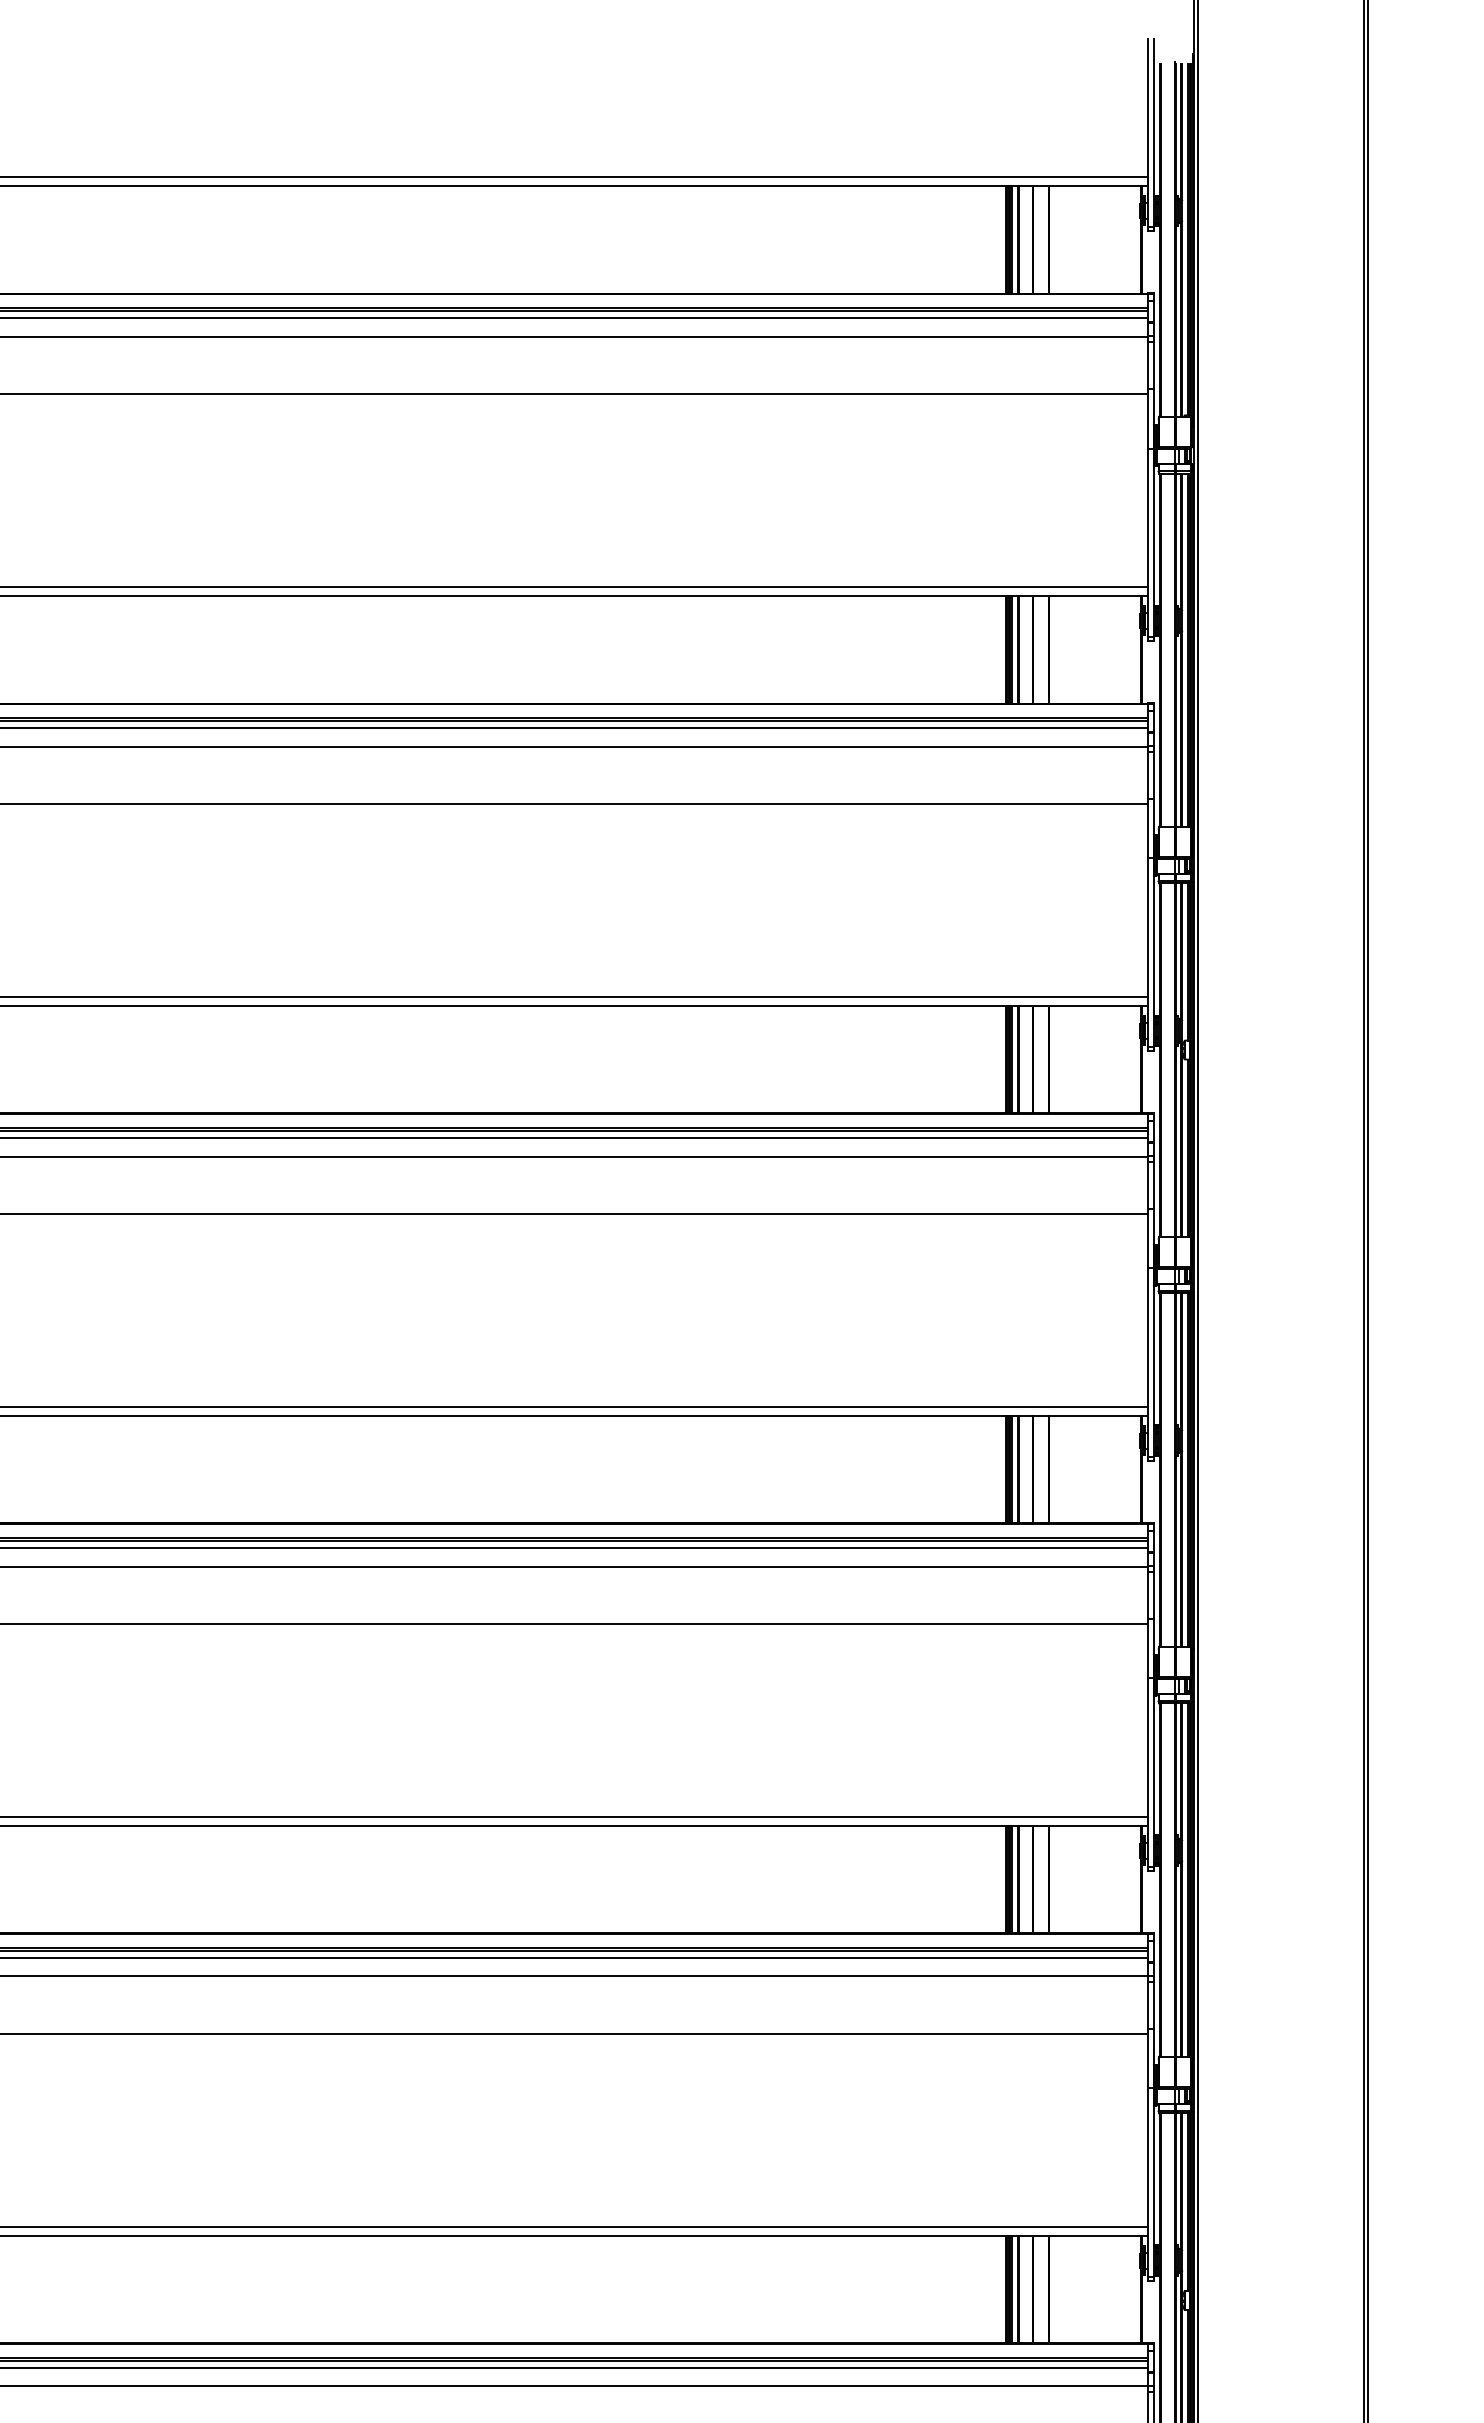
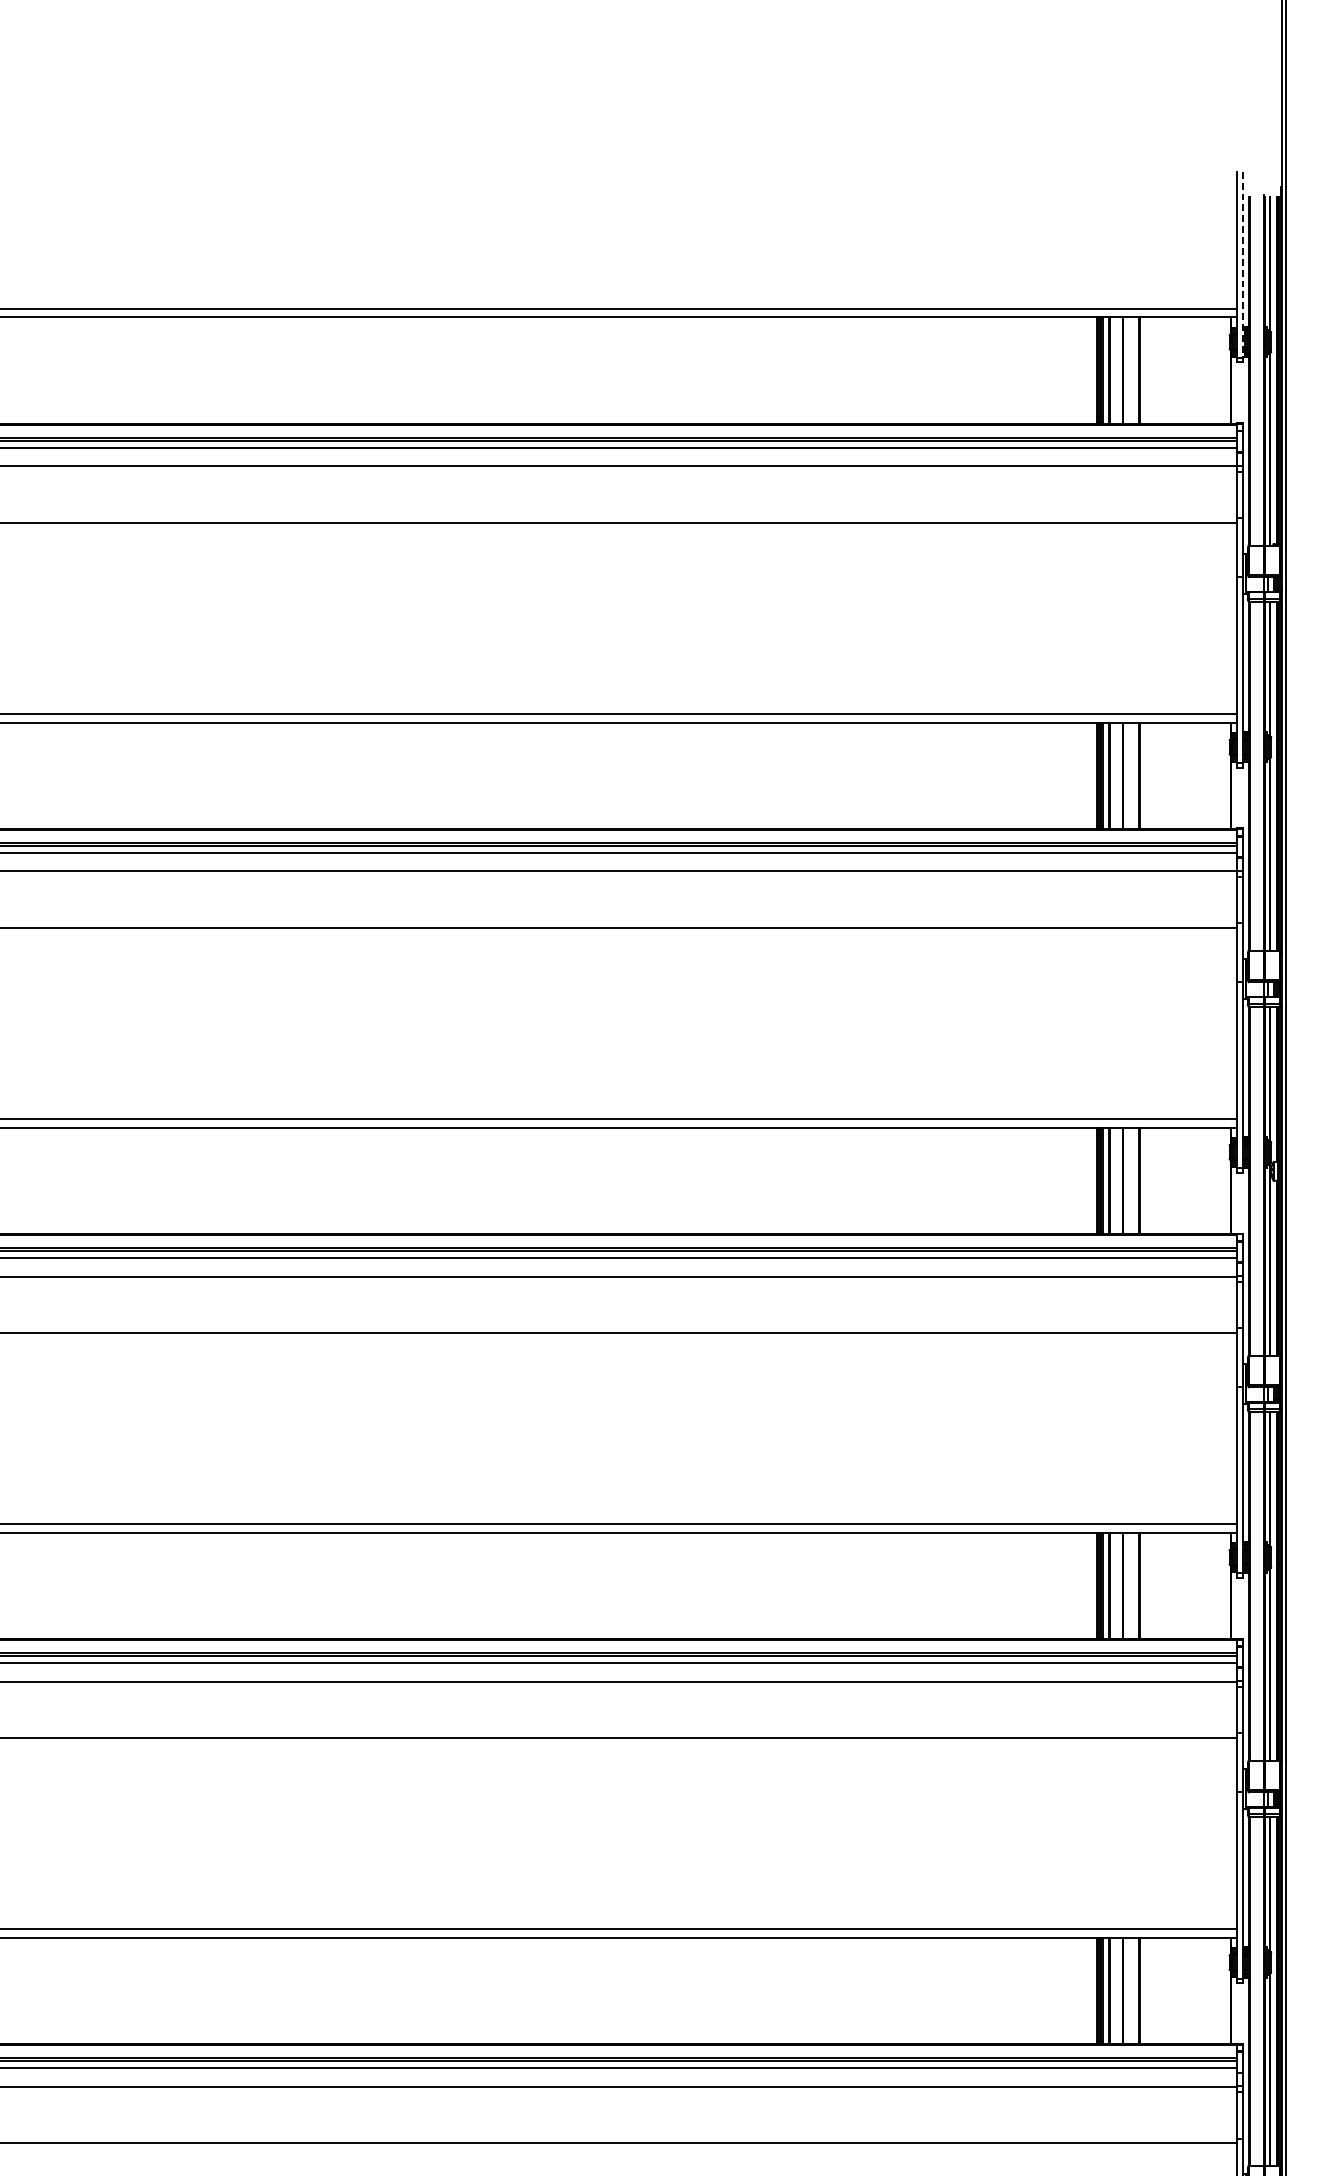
line: (1153, 133) -> (1242, 265), solid -> dashed

